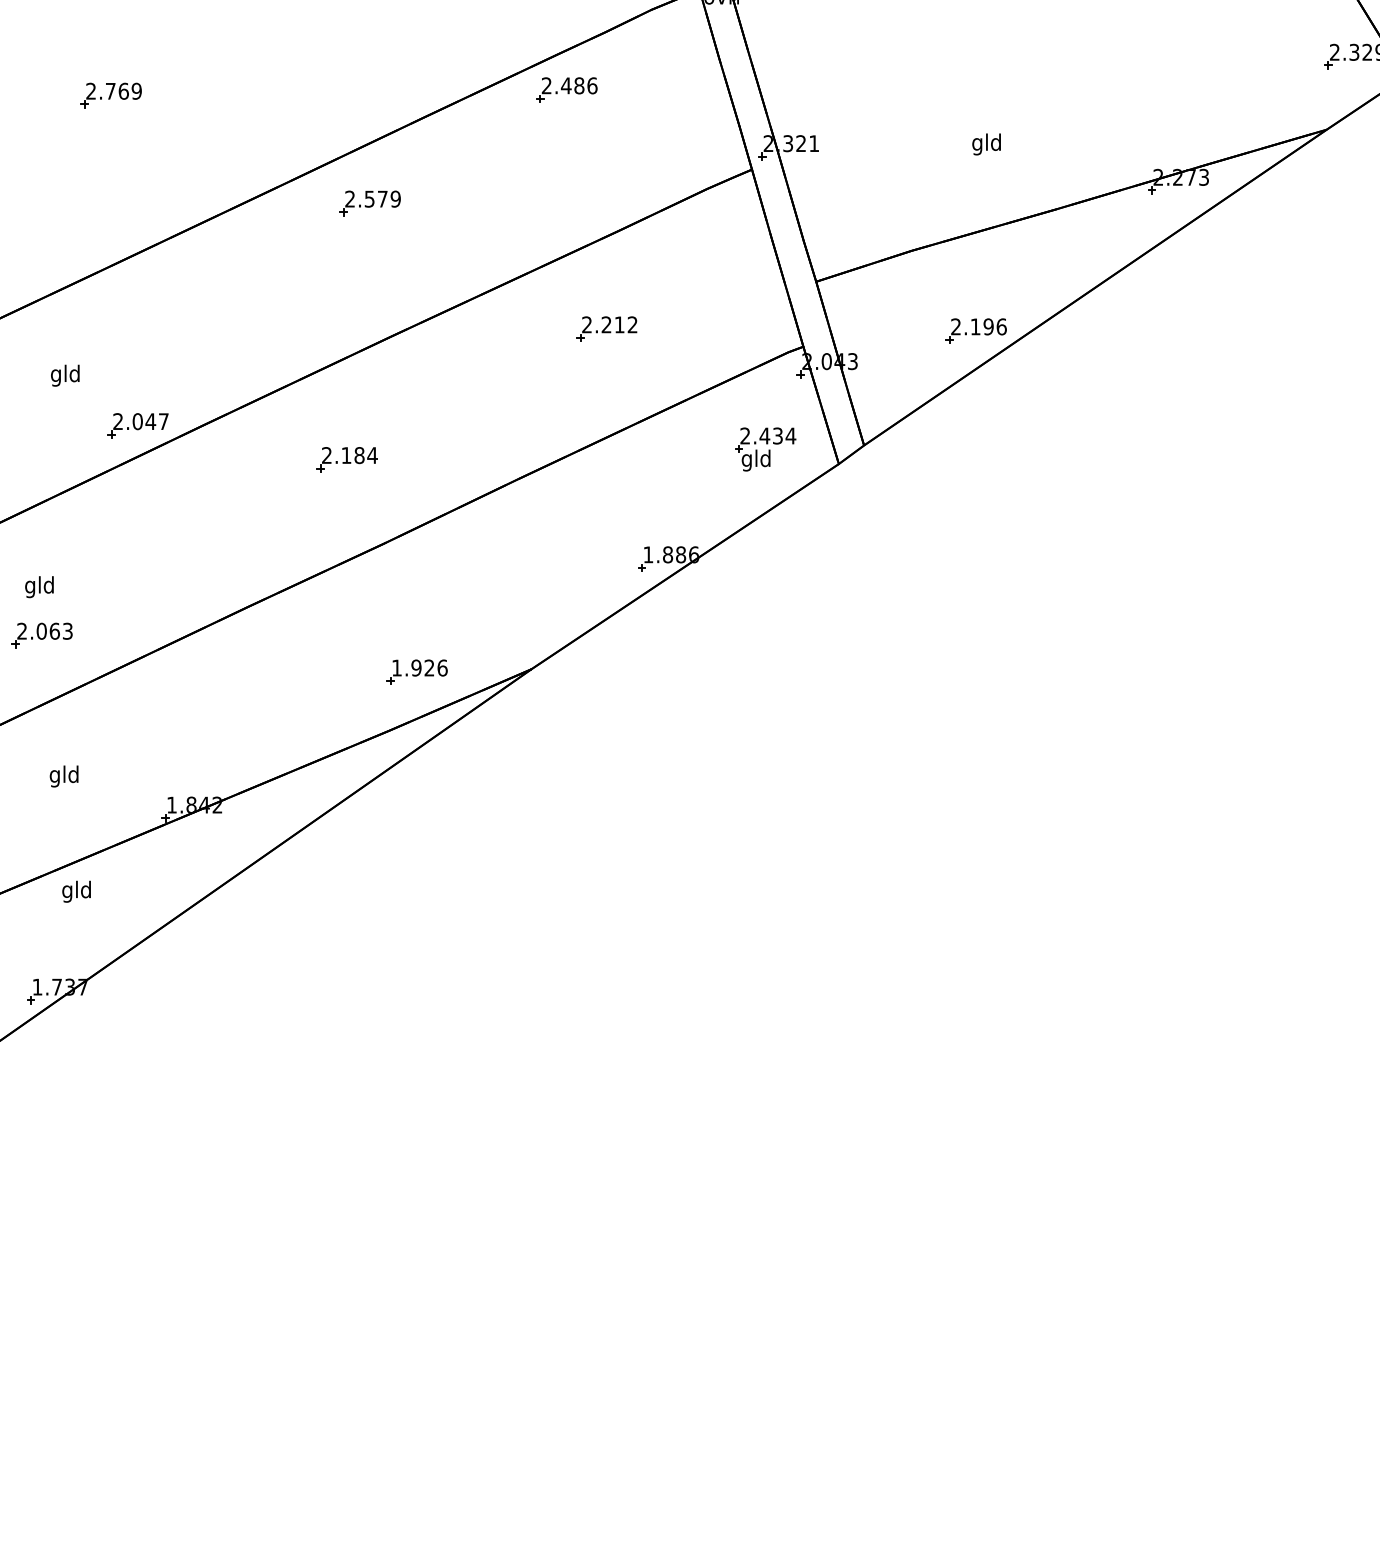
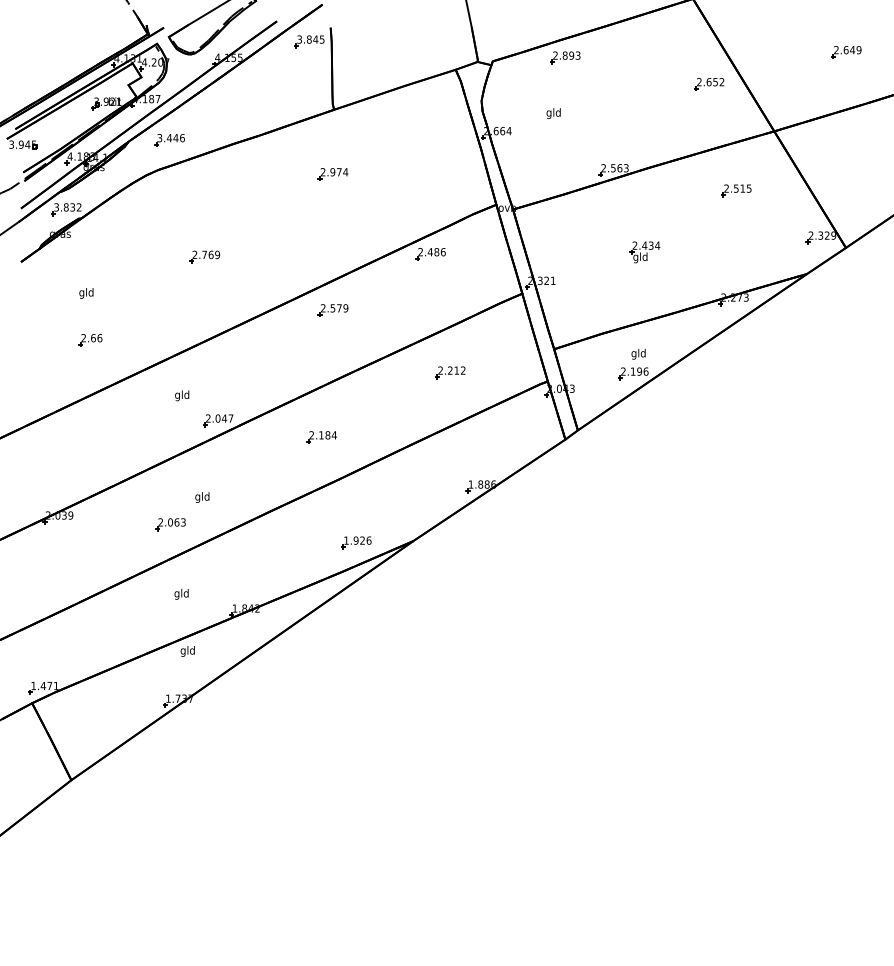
text: (986, 142) -> (638, 353), moved
part: (764, 449) -> (644, 252), moved
text: (39, 587) -> (202, 497), moved

